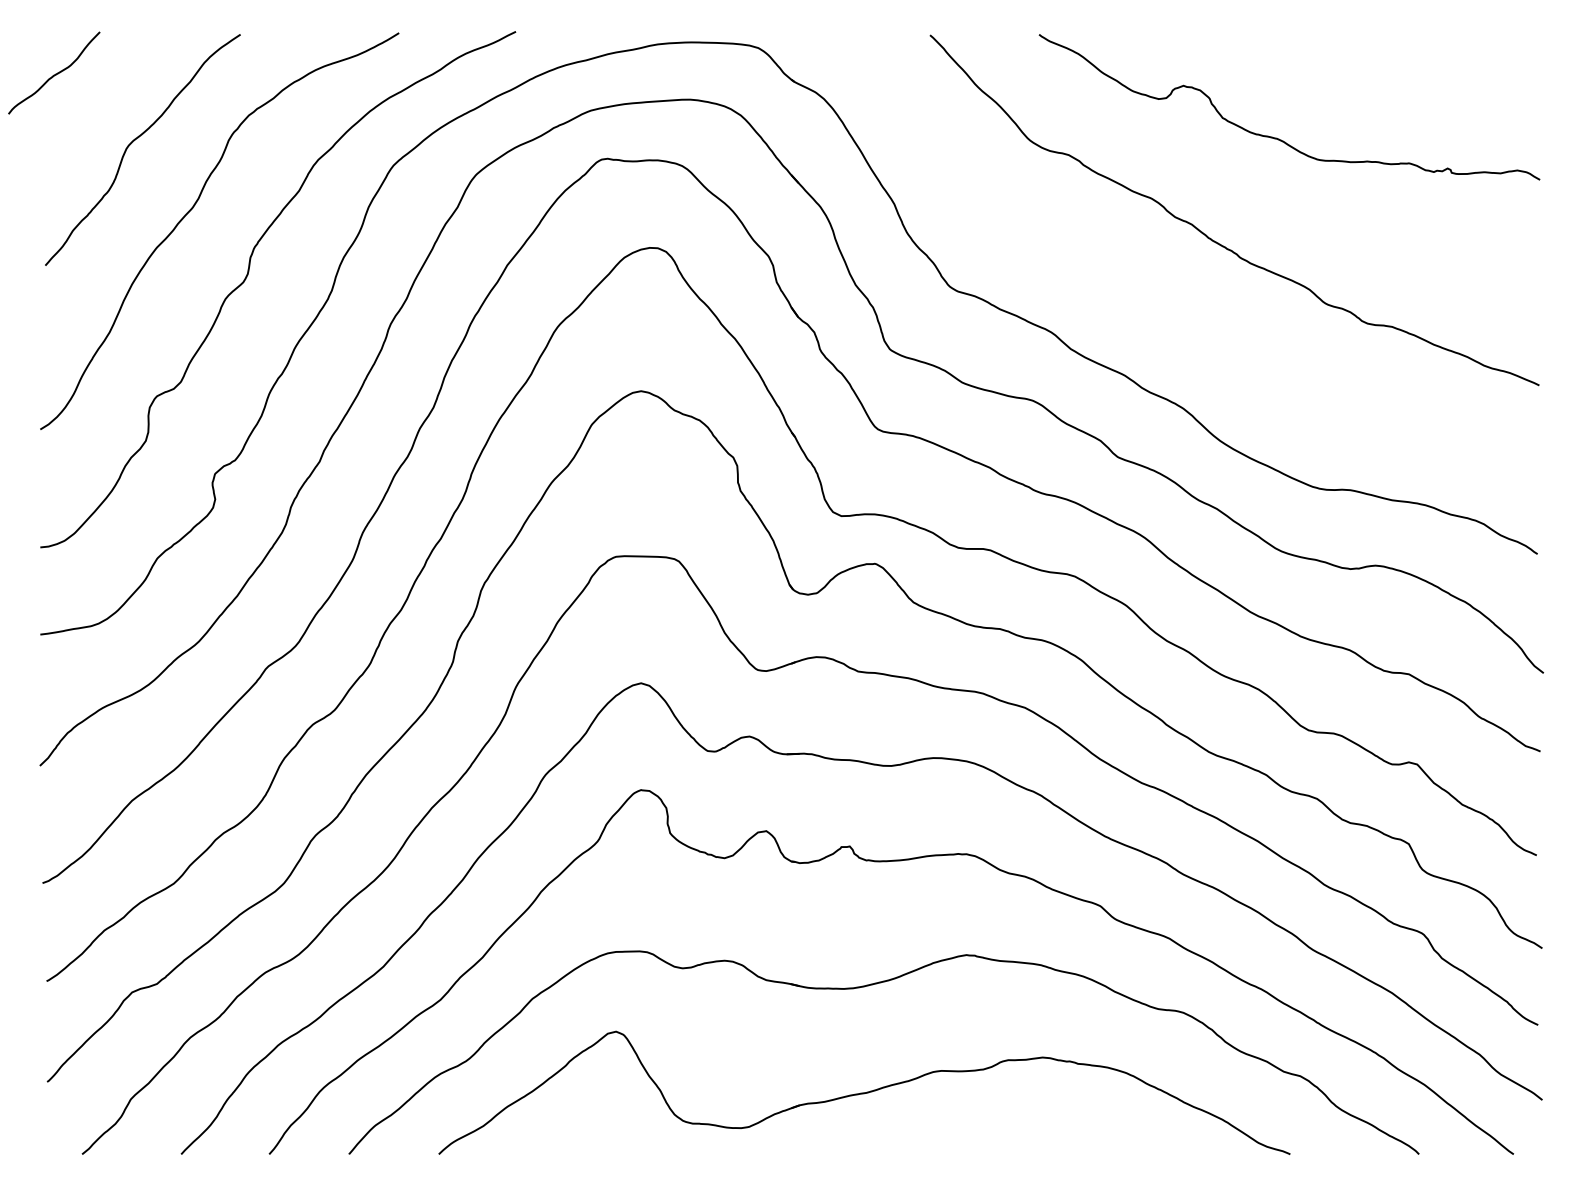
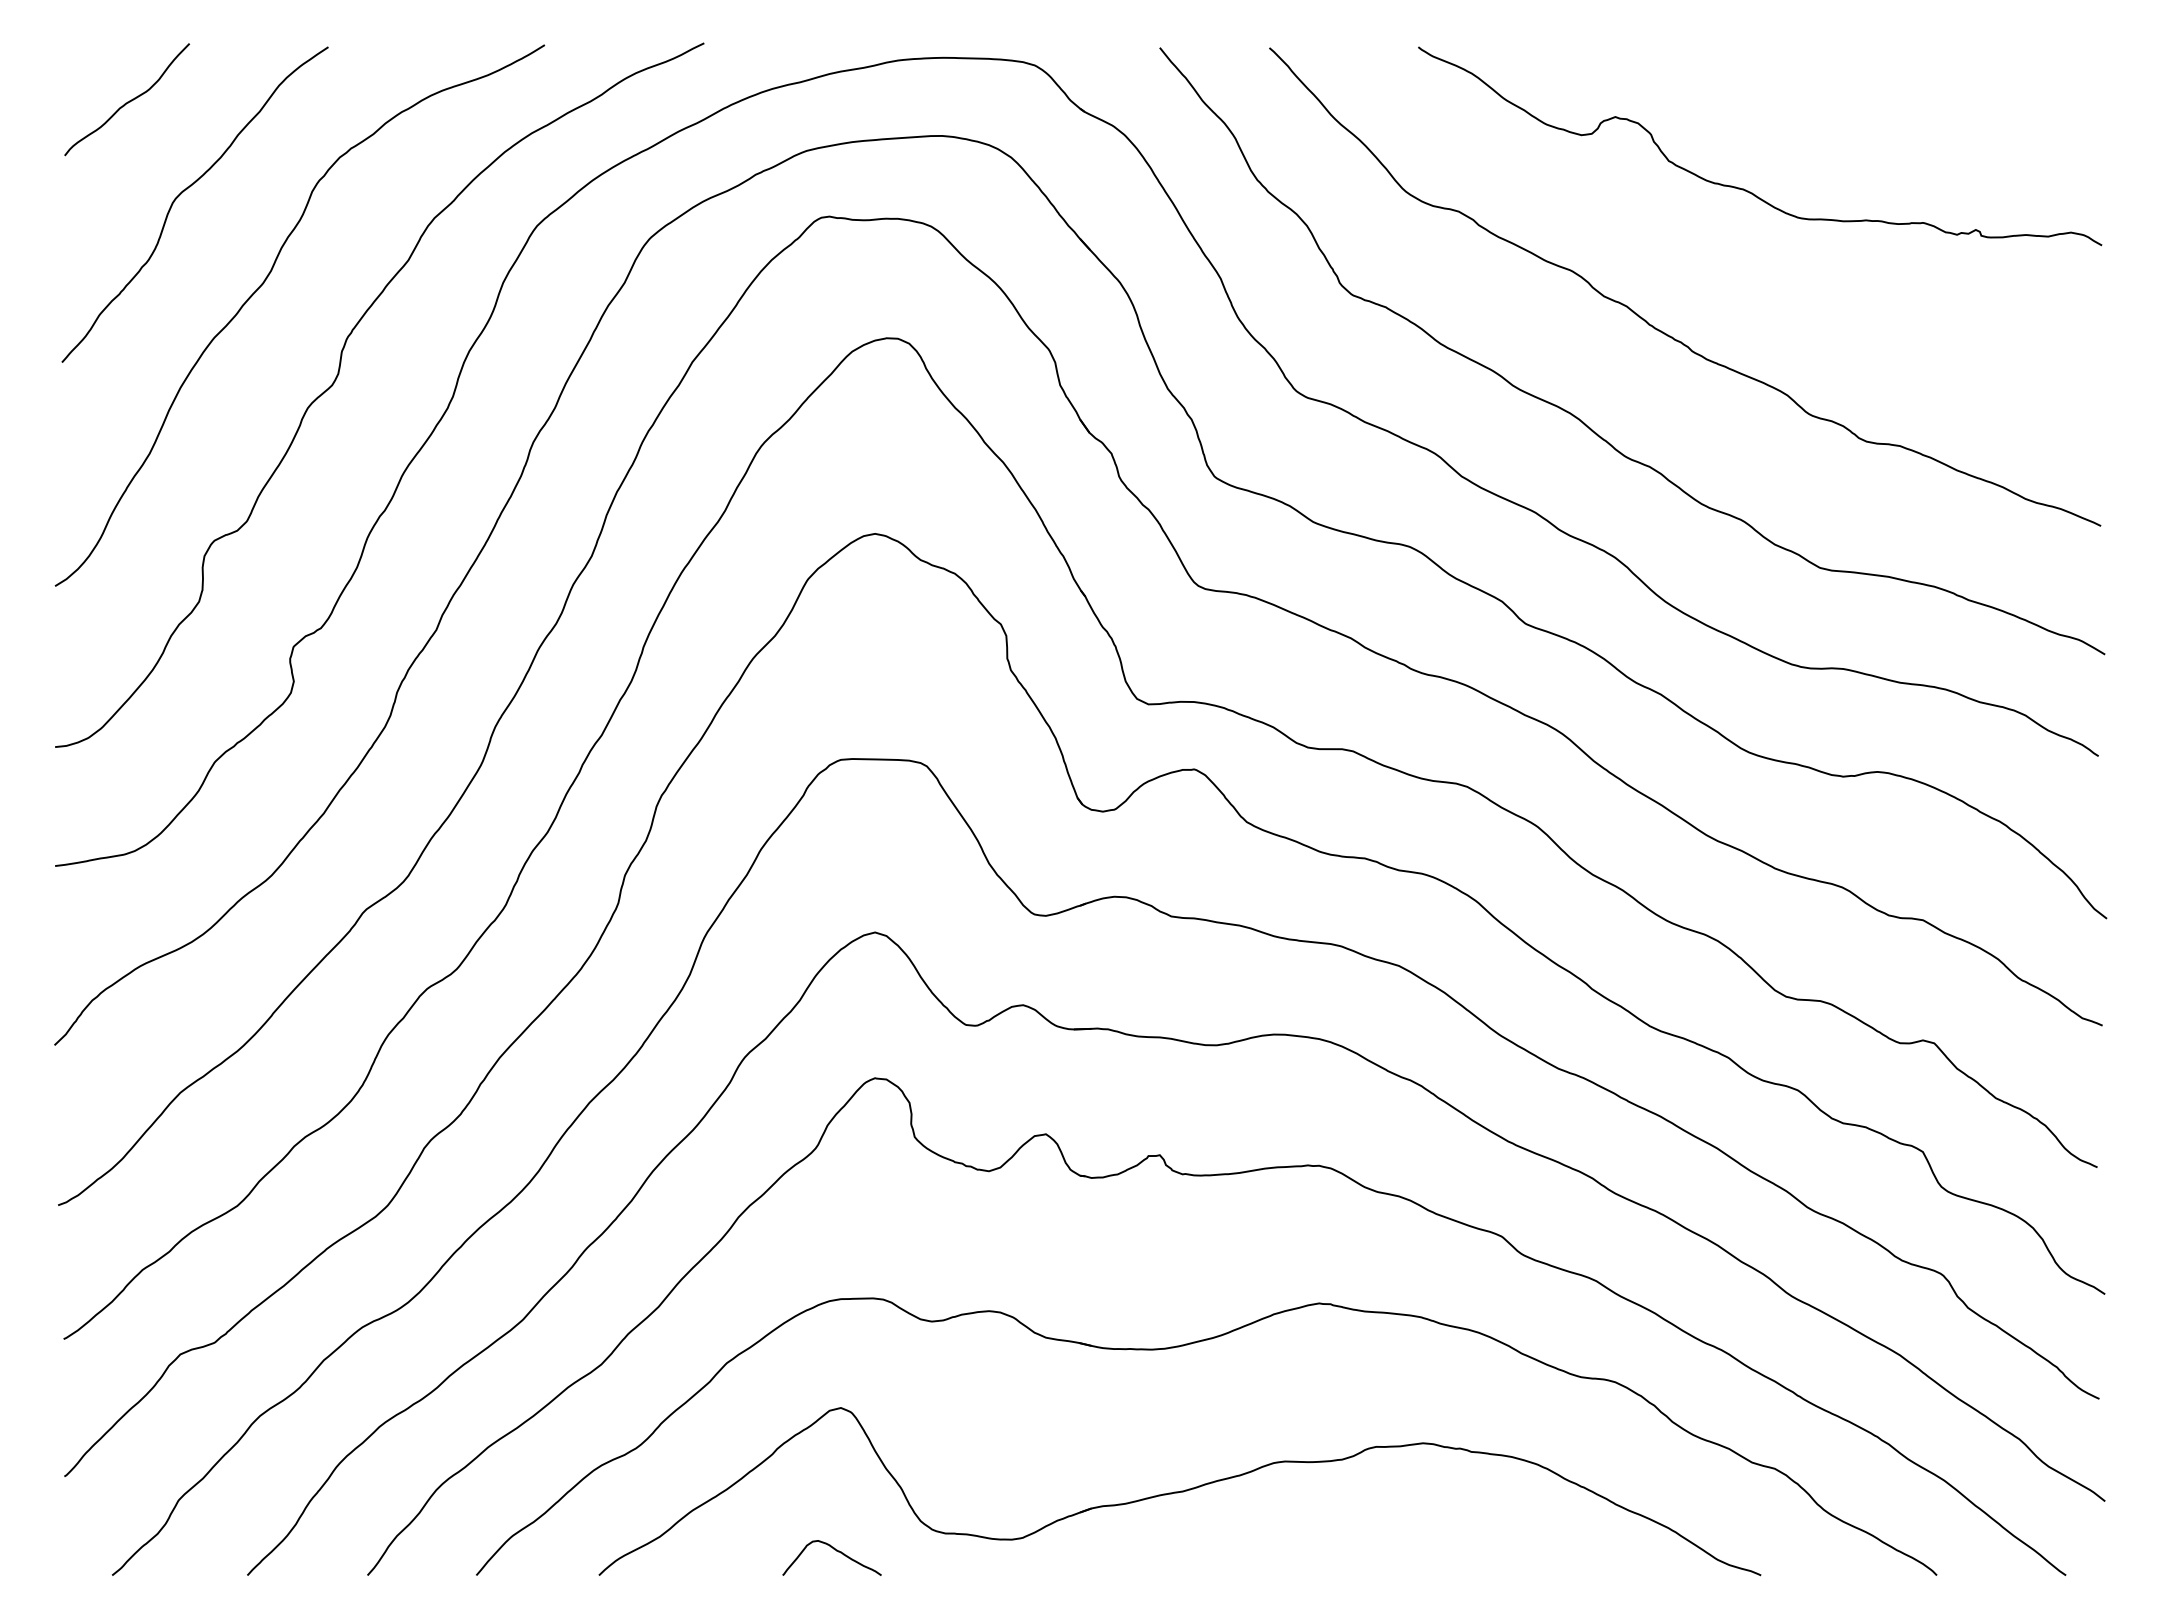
curve: (54, 74) -> (127, 101), moved
curve: (1156, 305) -> (1578, 417), added
curve: (612, 1136) -> (836, 1551), added

